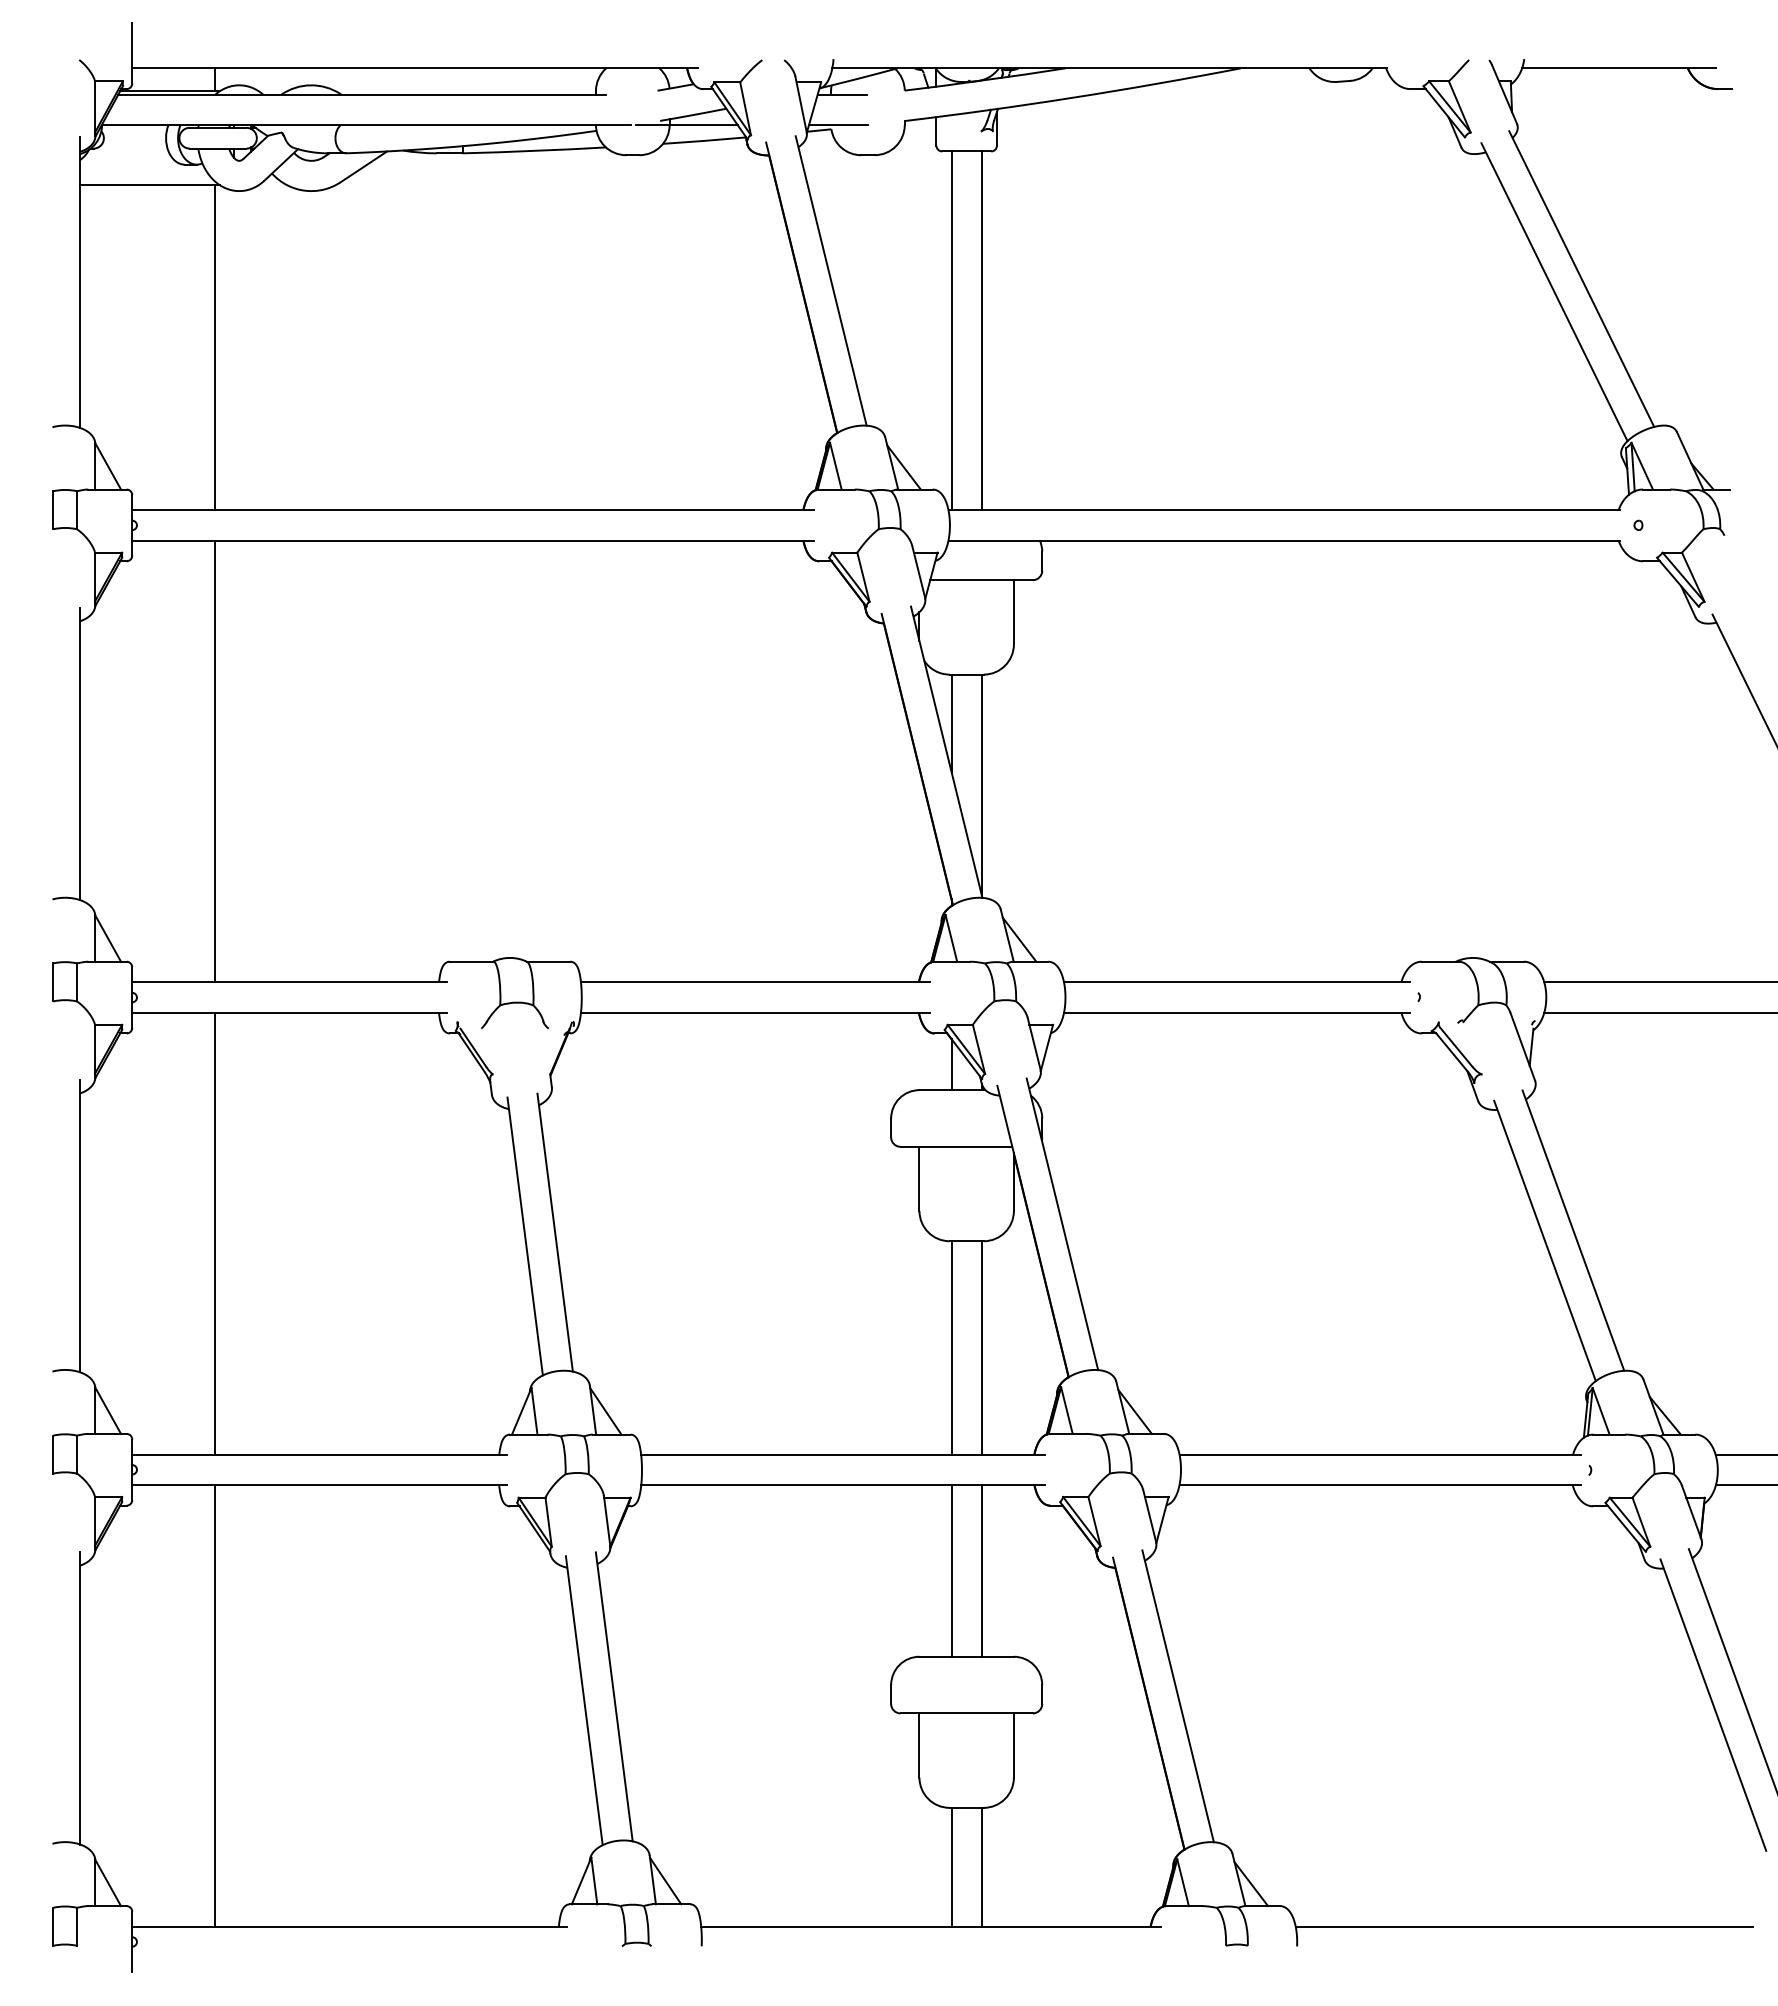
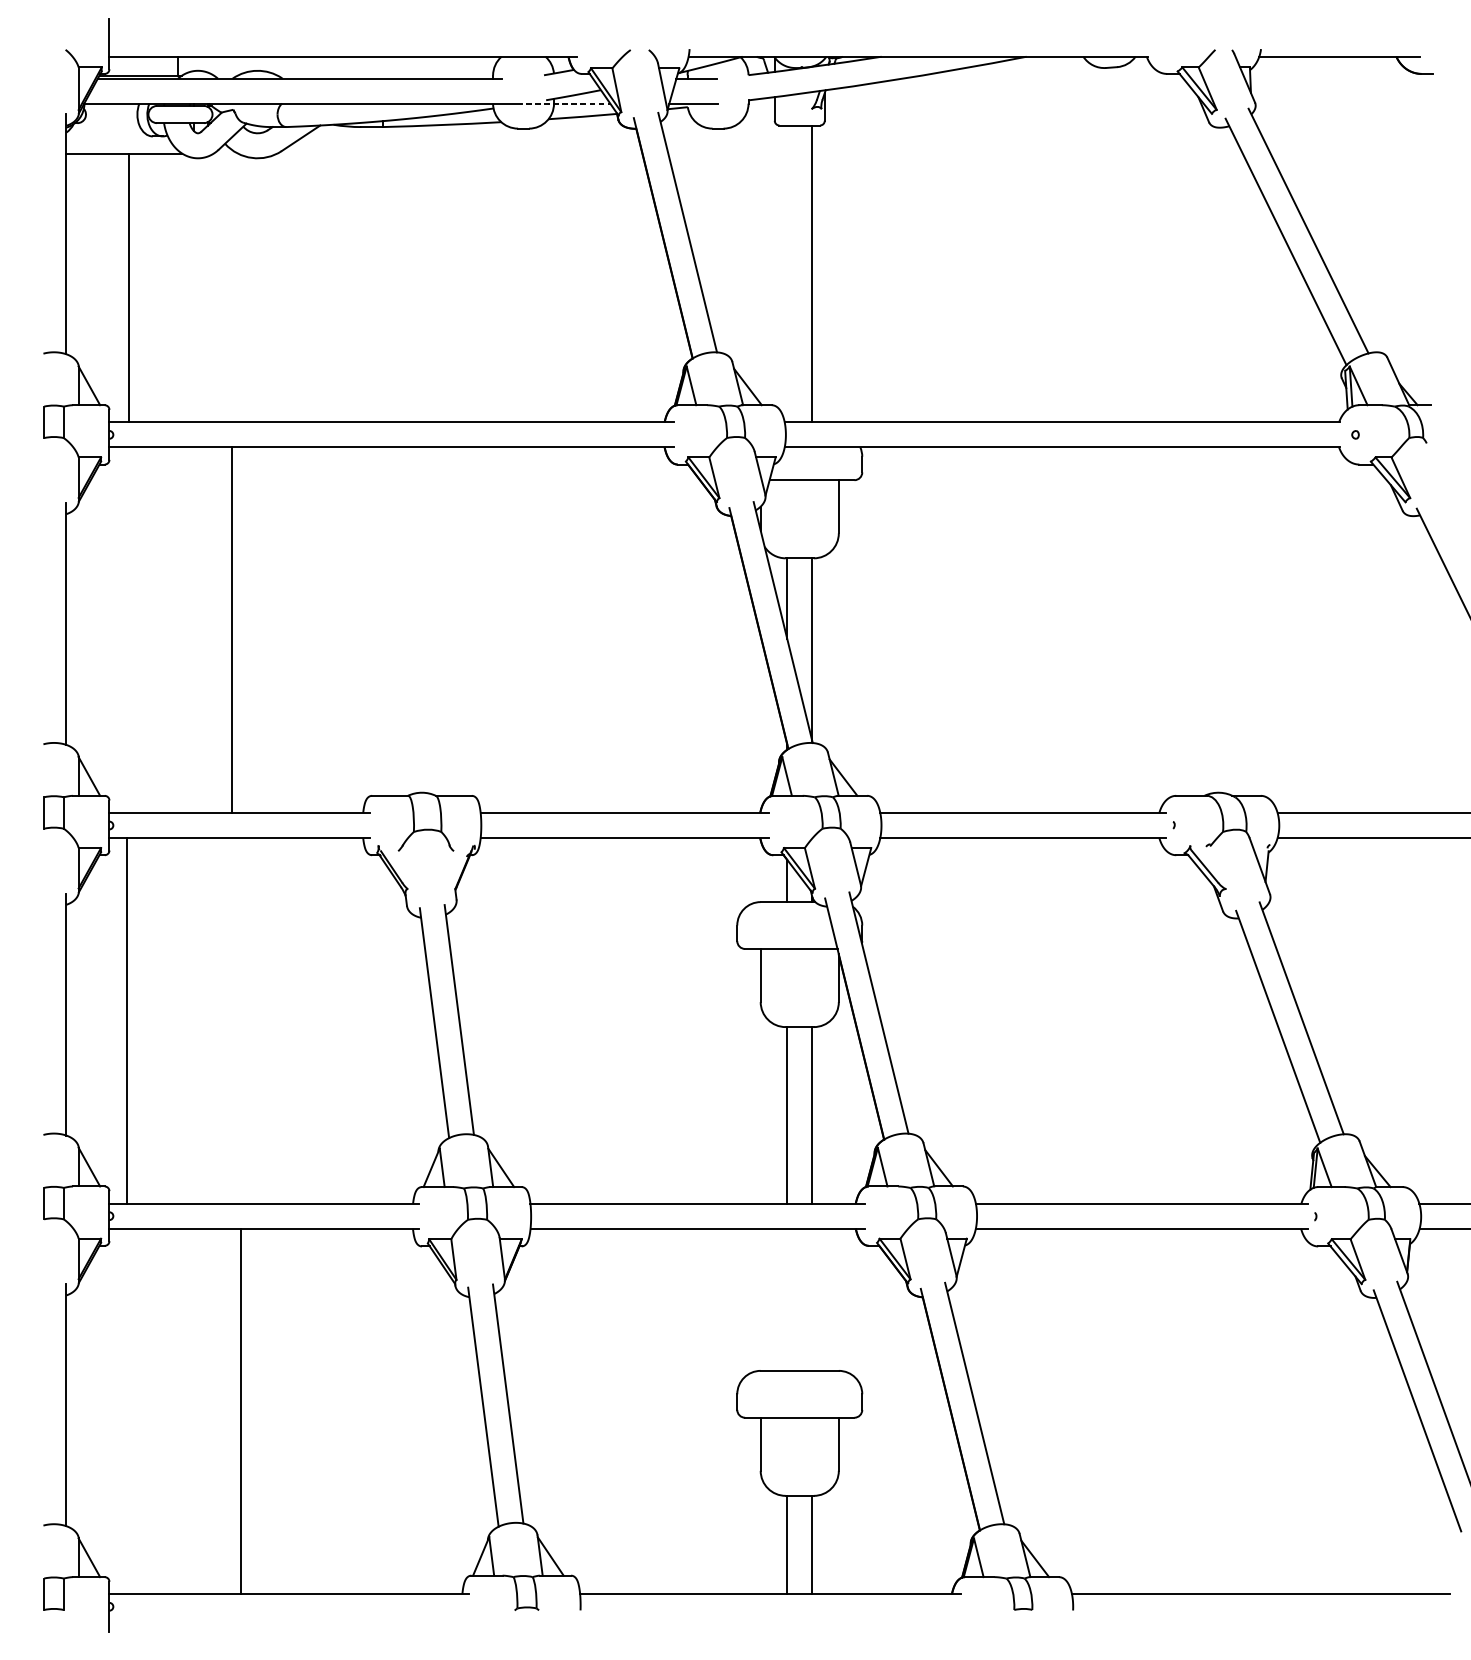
line: (687, 125) -> (568, 104), solid -> dashed
line: (951, 330) -> (787, 273), removed
line: (215, 347) -> (129, 287), moved
line: (215, 761) -> (232, 630), moved
line: (215, 1233) -> (127, 1020), moved
line: (951, 1570) -> (787, 1299), removed
line: (981, 1570) -> (812, 1299), removed
line: (215, 1705) -> (241, 1411), moved

